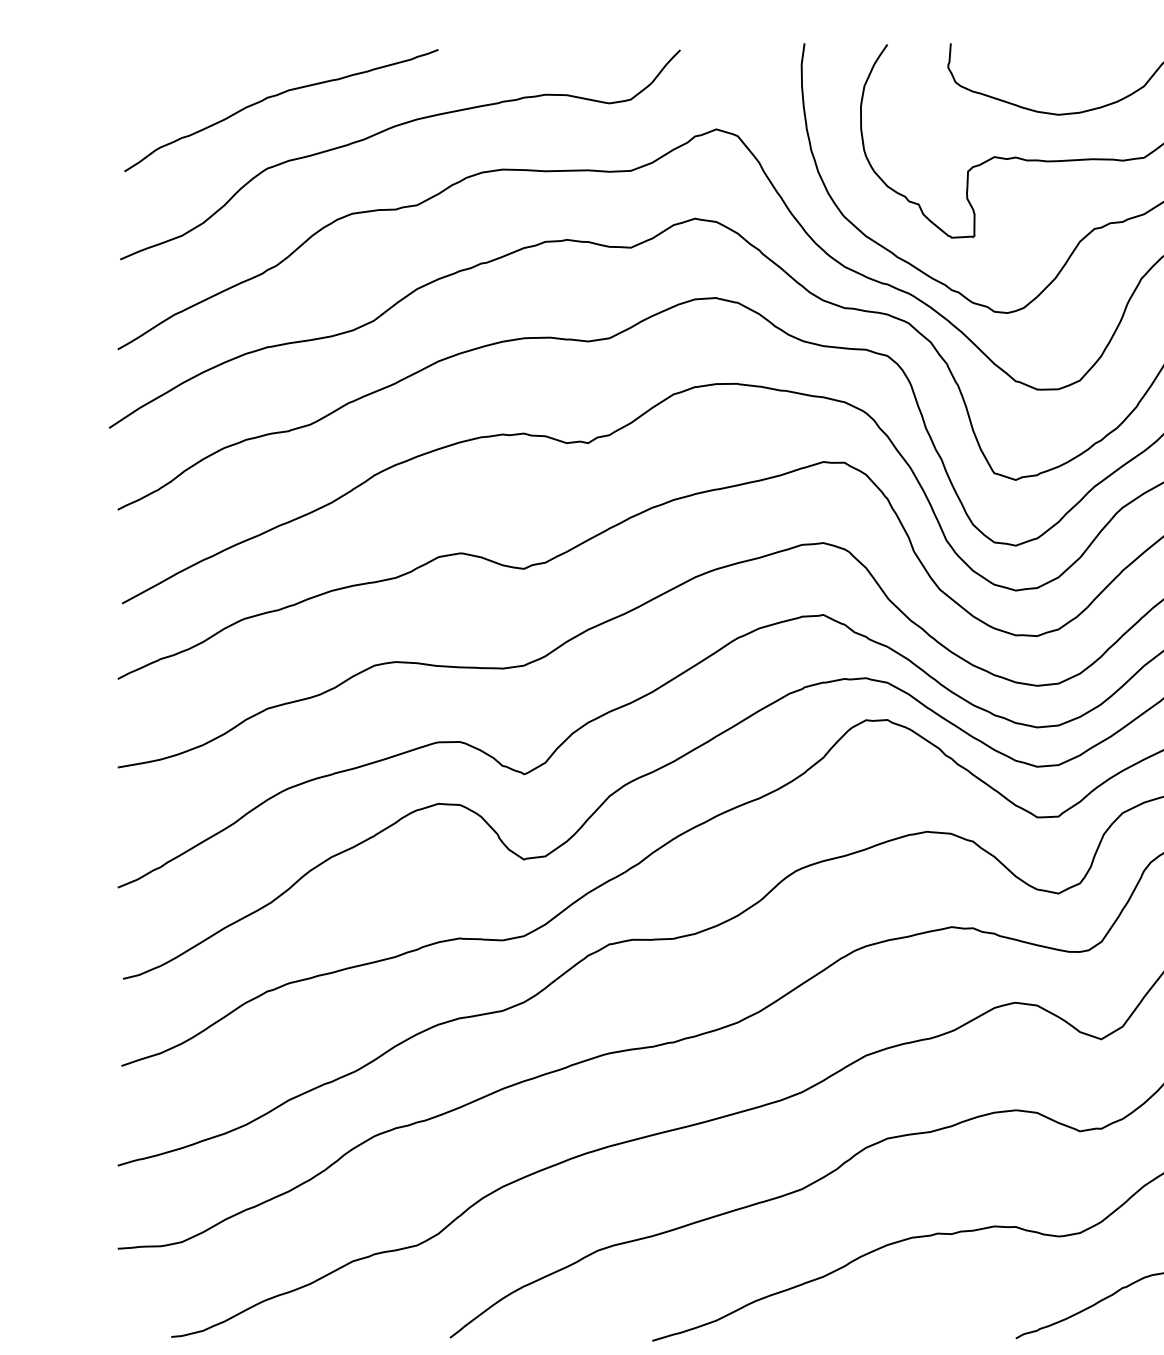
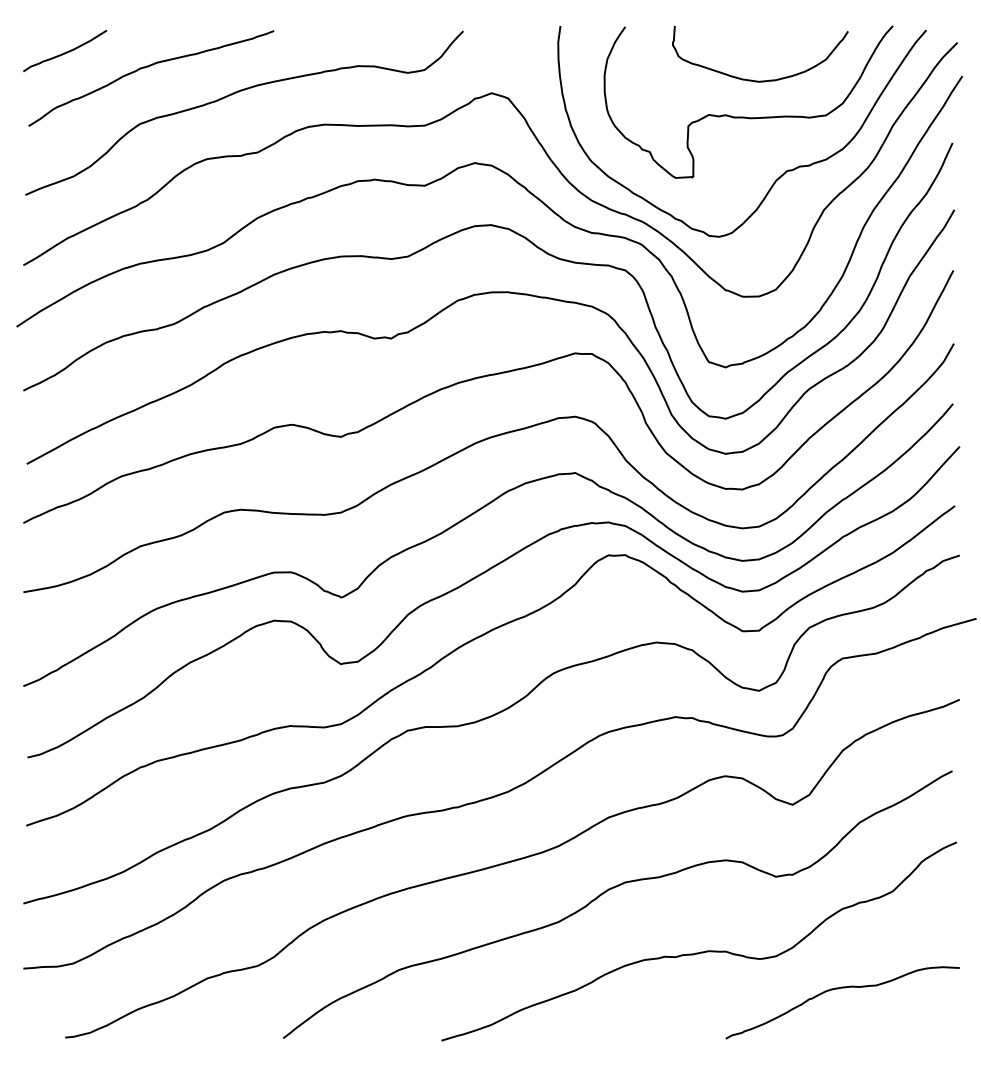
curve: (172, 76) -> (66, 51), added

